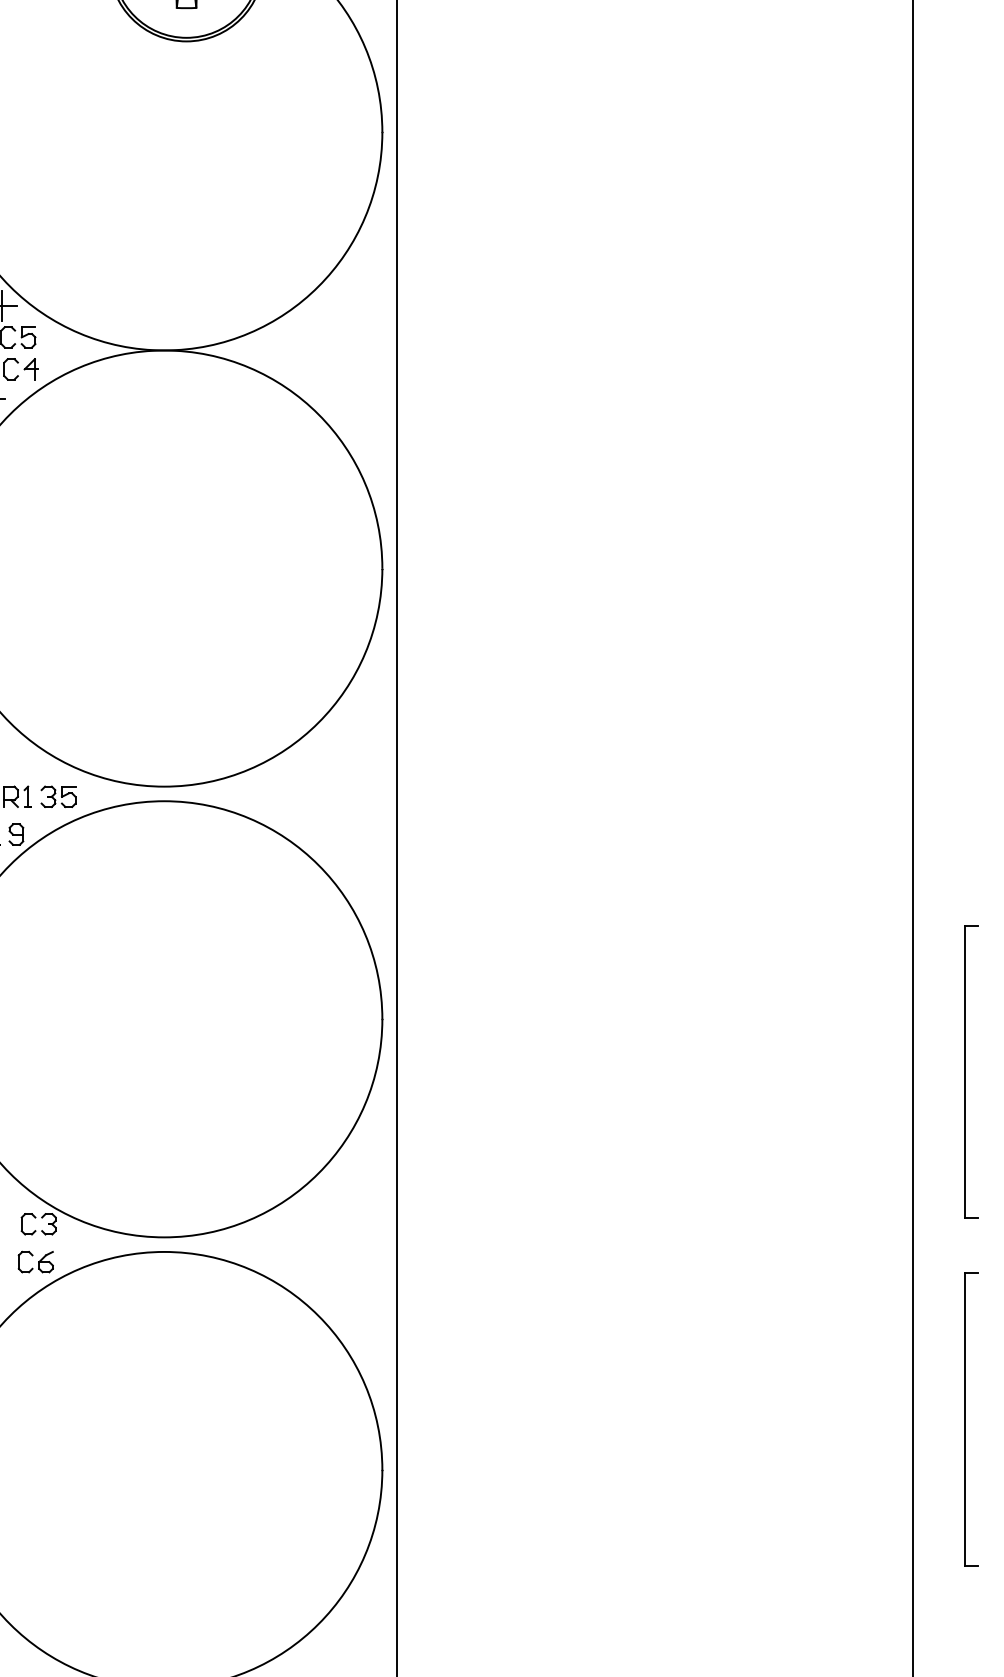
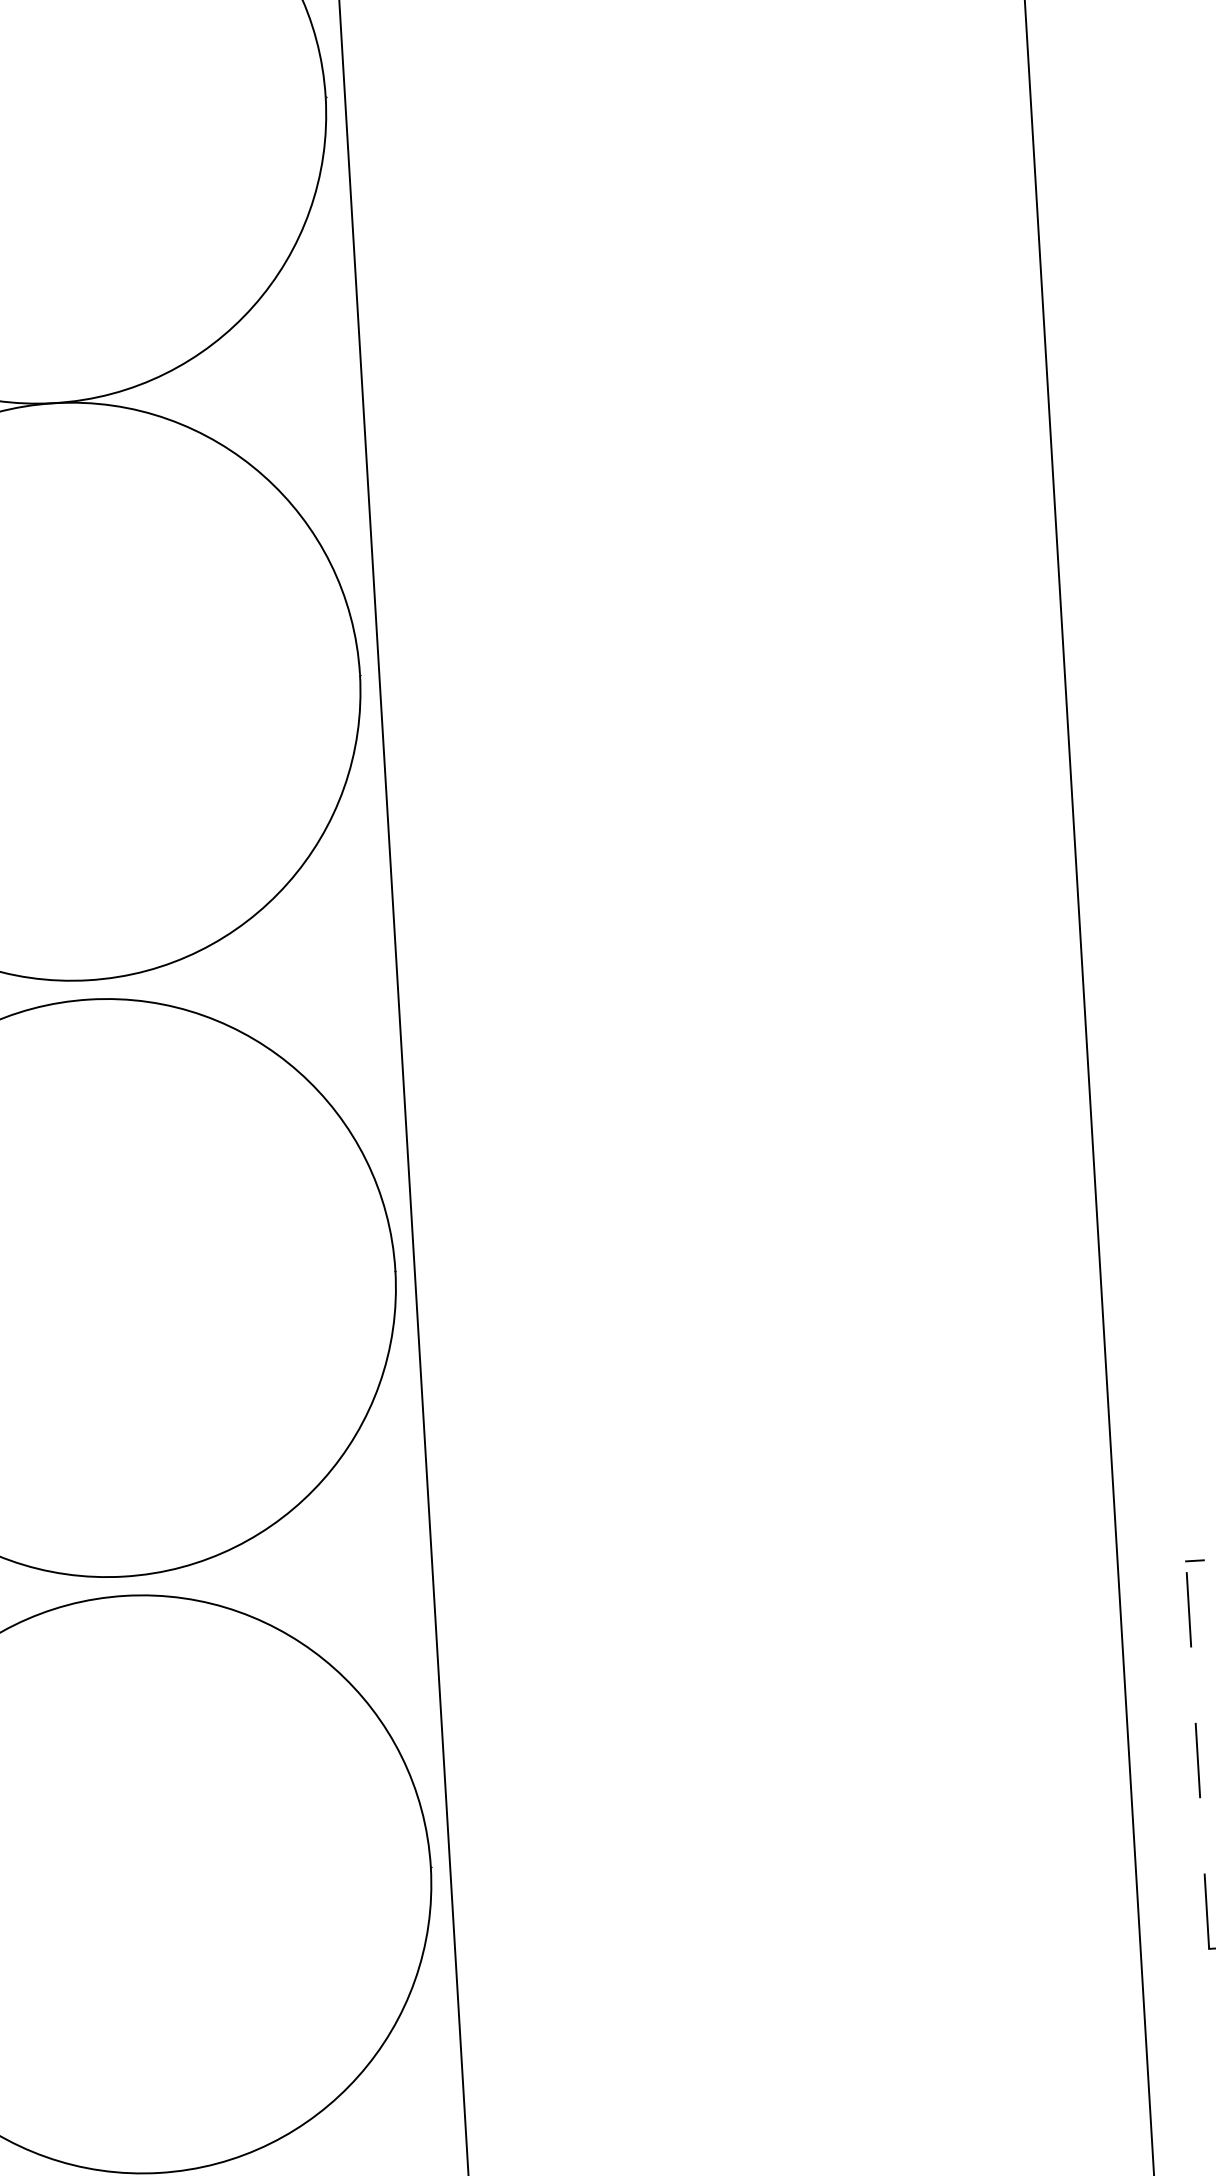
part: (971, 1071) -> (1178, 1293), removed
line: (964, 1419) -> (1197, 1754), solid -> dashed

